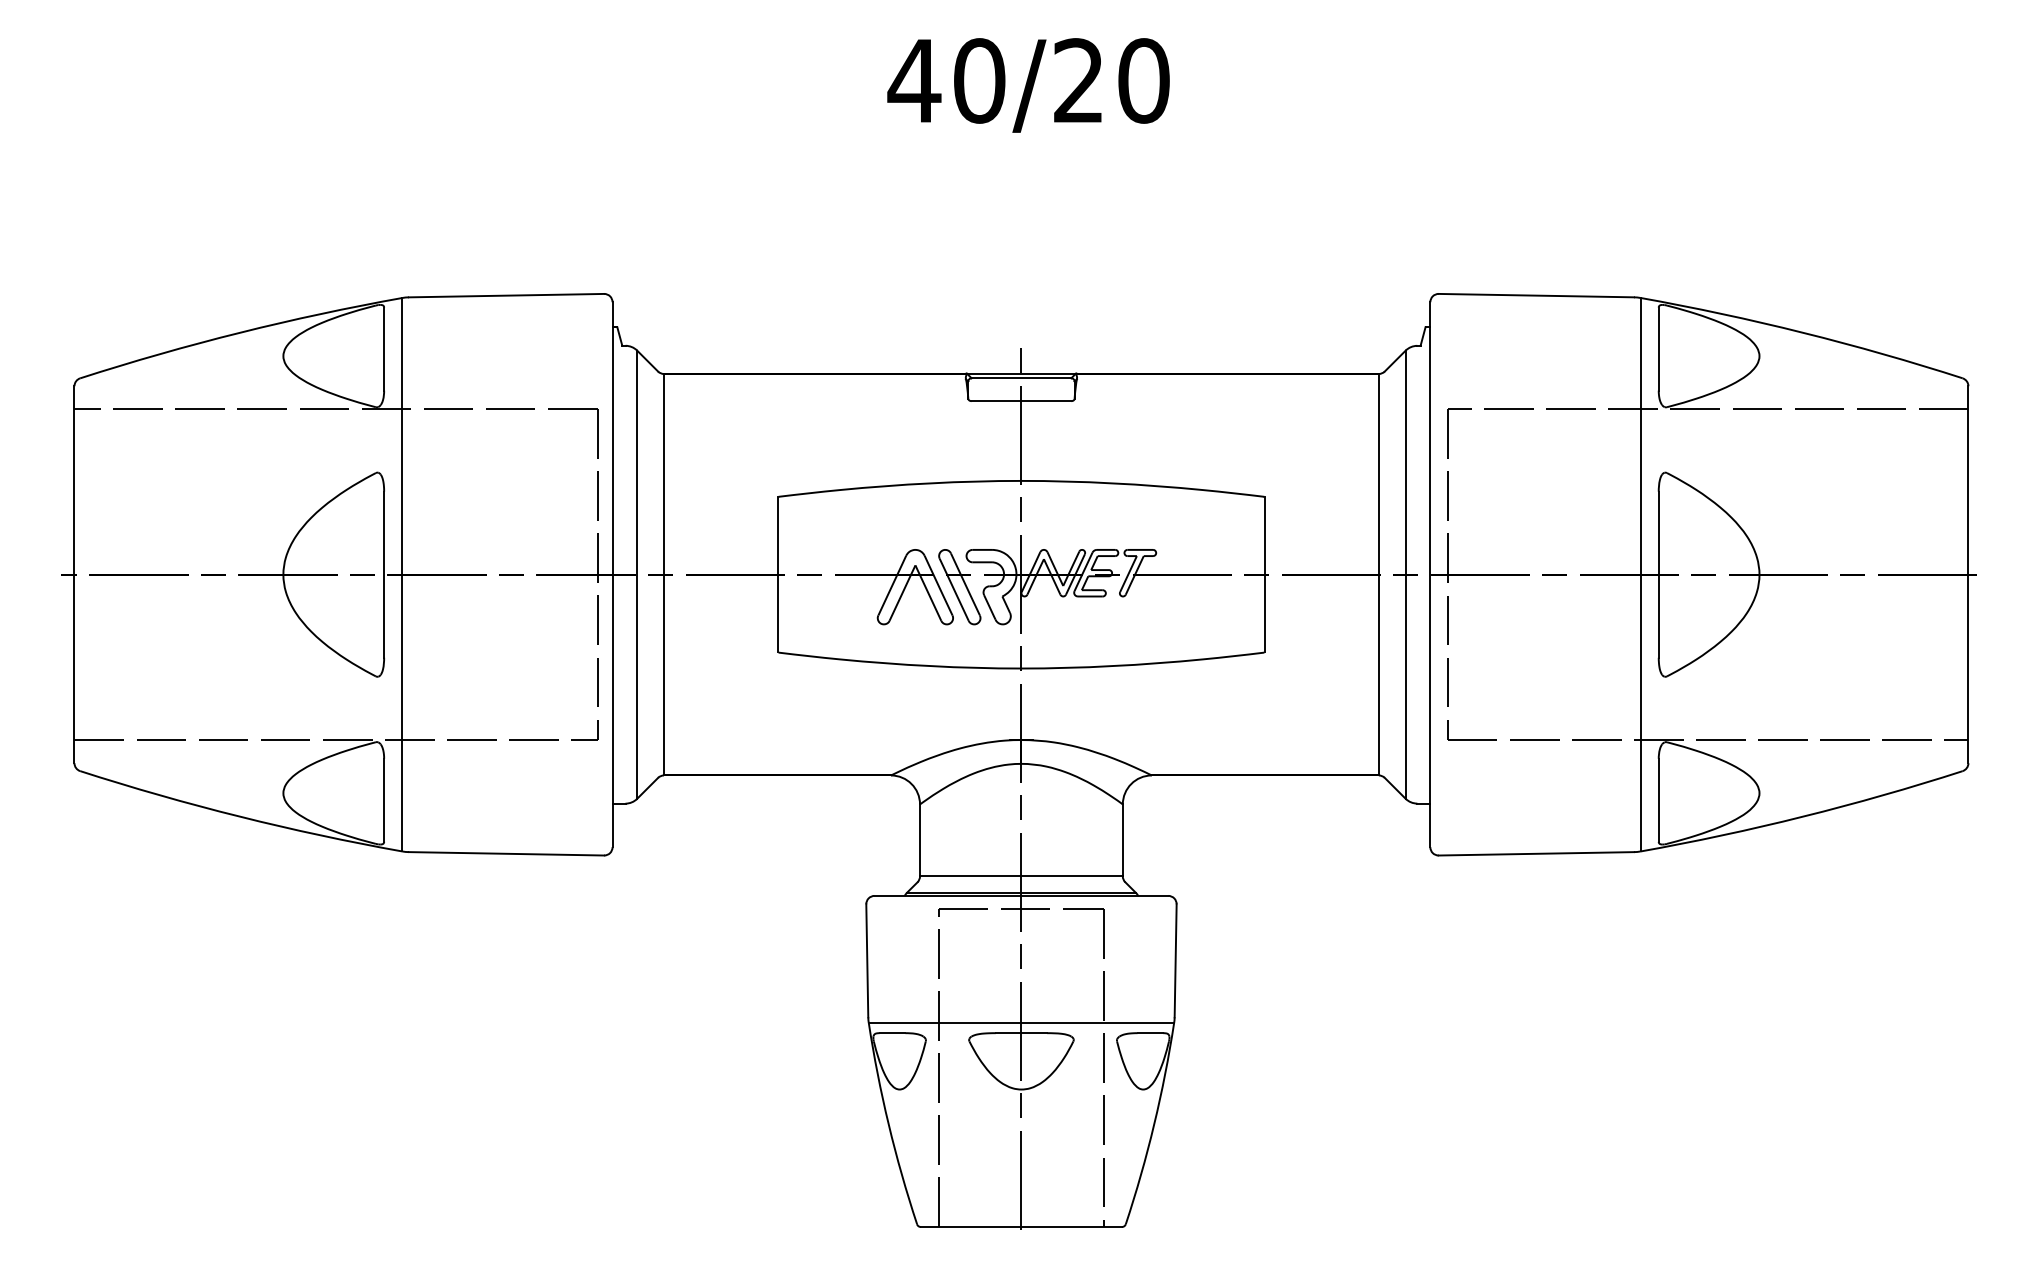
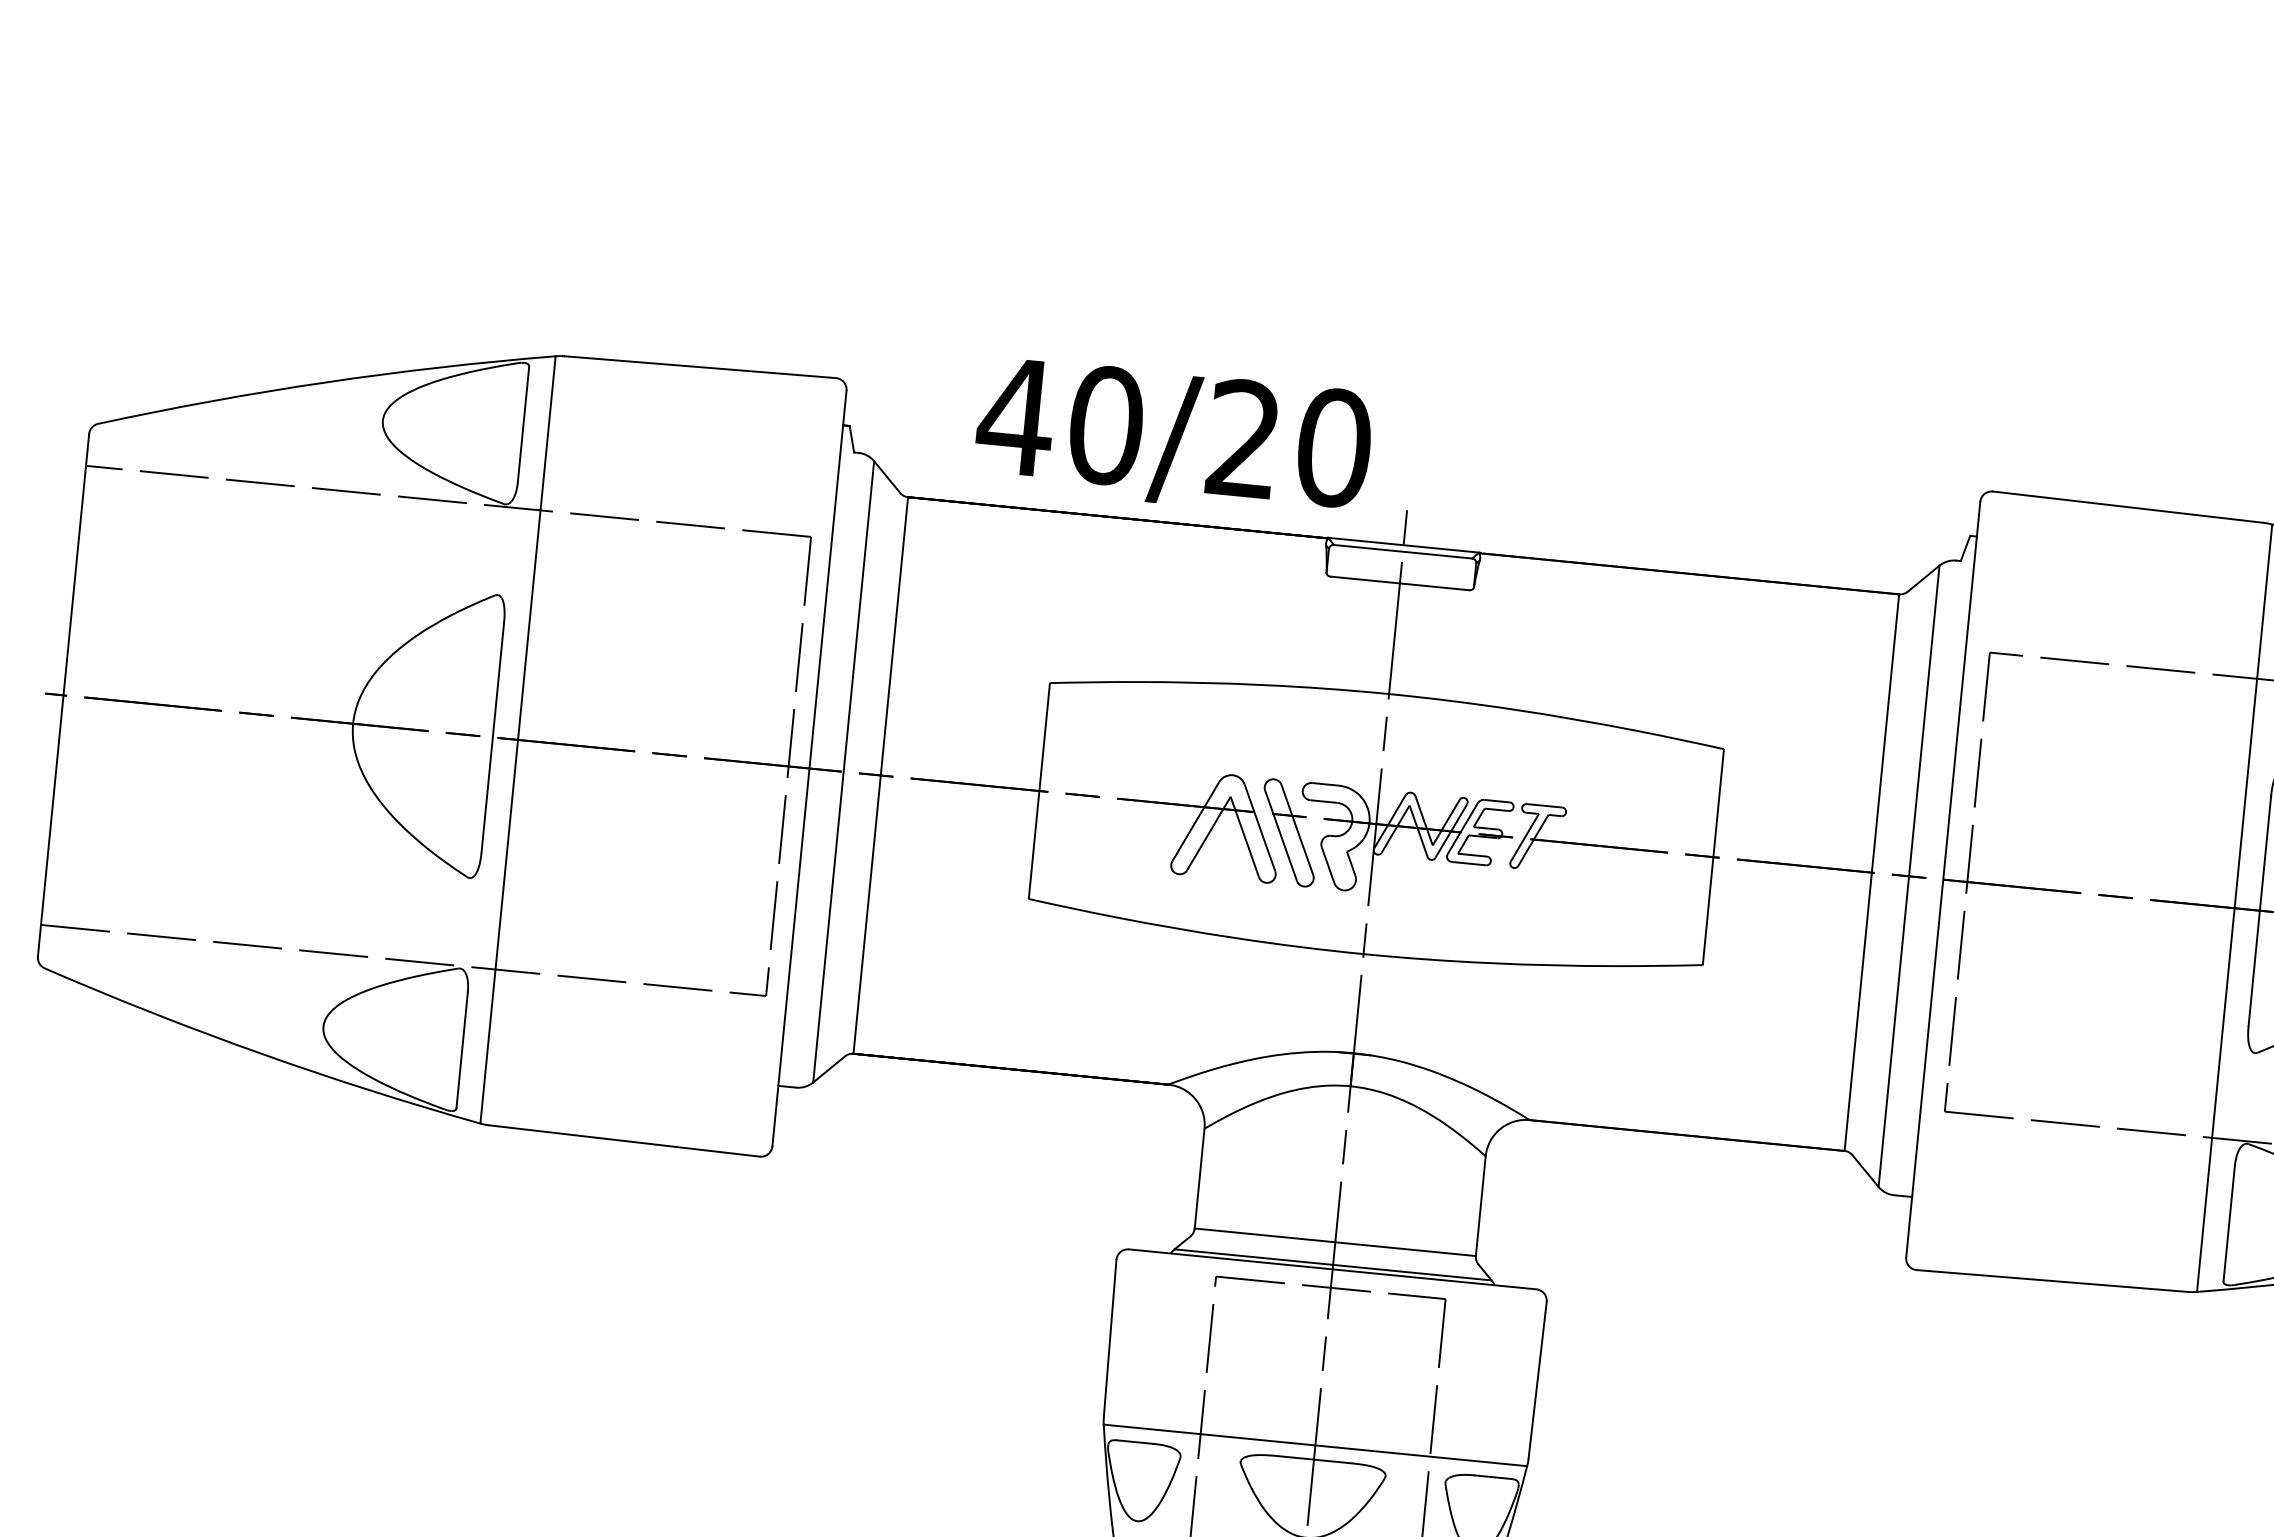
text: (1028, 85) -> (1173, 438), moved

